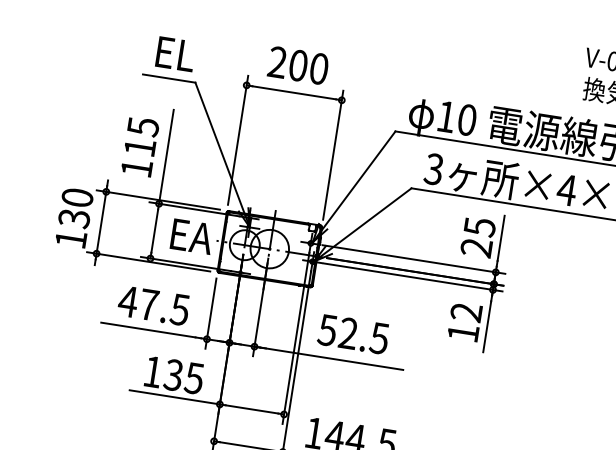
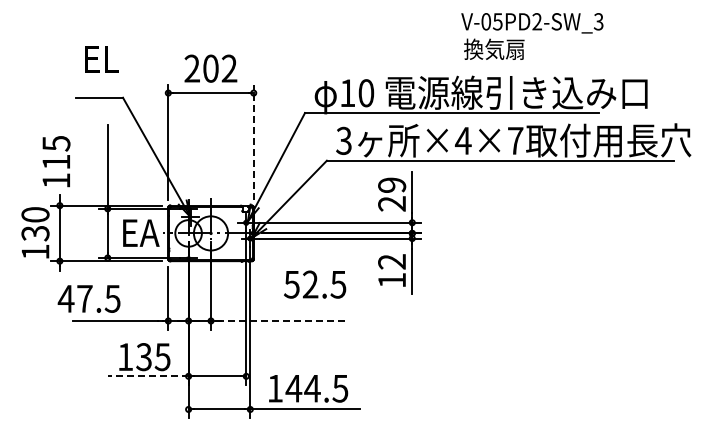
text: (175, 54) -> (101, 59), moved
text: (319, 68) -> (229, 68), 200 -> 202
text: (140, 146) -> (56, 161), moved
line: (332, 155) -> (253, 142), solid -> dashed
text: (480, 227) -> (392, 185), 25 -> 29
text: (153, 305) -> (88, 298), moved
text: (353, 334) -> (315, 284), moved
line: (328, 358) -> (277, 321), solid -> dashed
line: (174, 397) -> (147, 376), solid -> dashed

